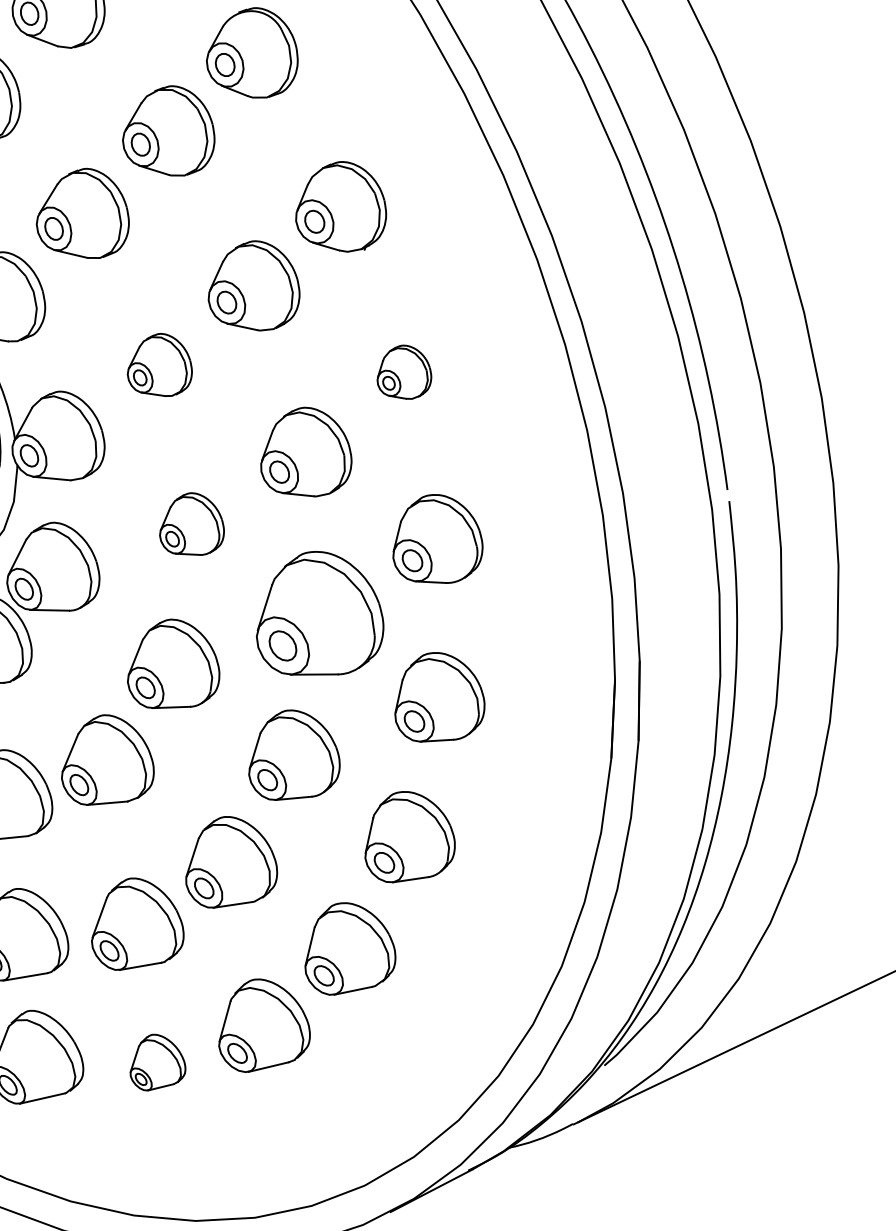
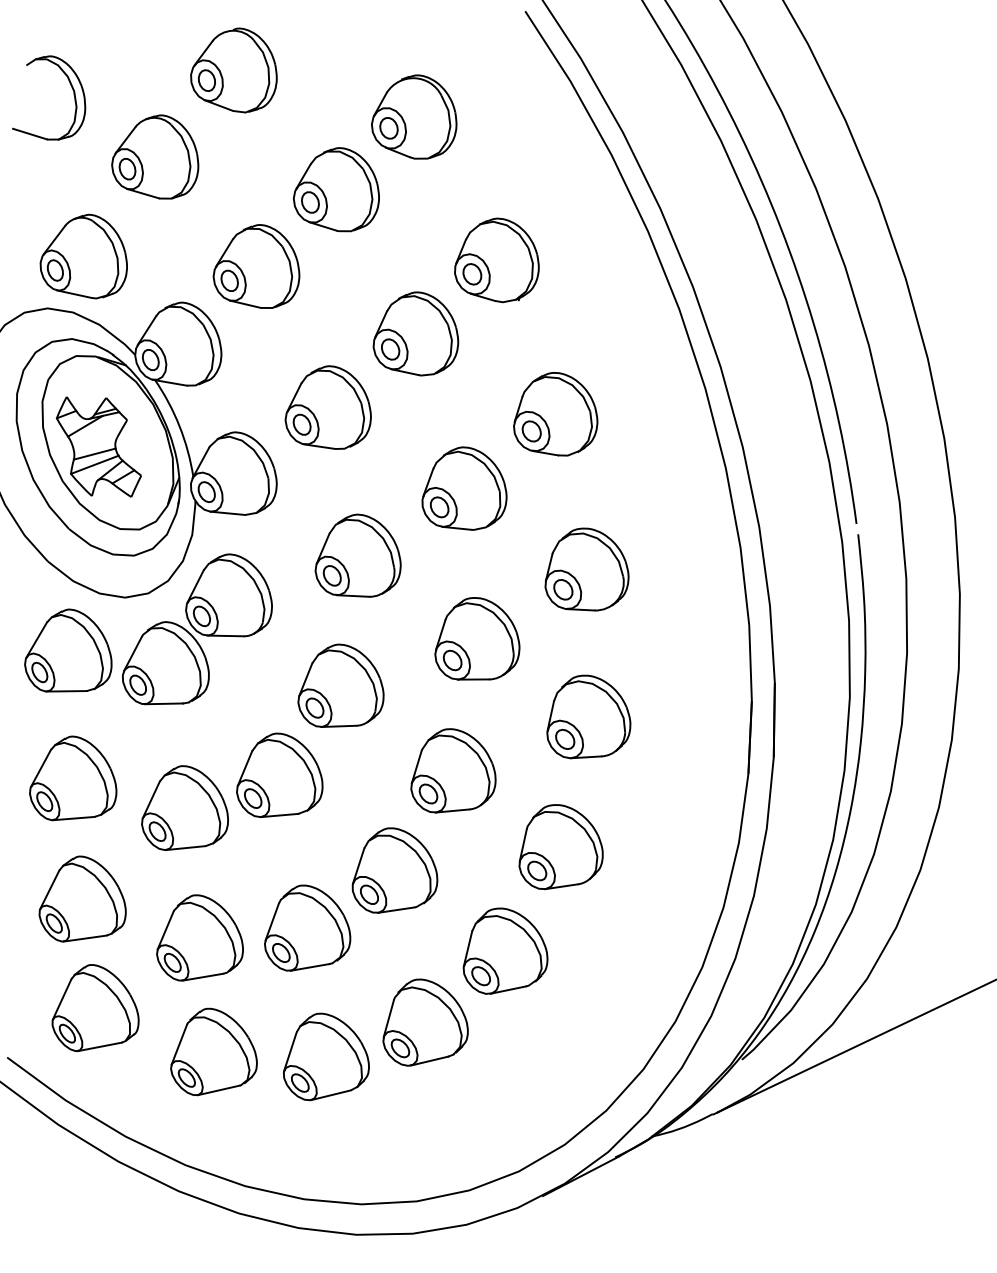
part: (159, 364) -> (327, 407), size x1.43
part: (404, 372) -> (555, 414), size x1.67
part: (191, 523) -> (357, 555), size x1.43
part: (320, 613) -> (477, 638), size x0.71
part: (158, 1062) -> (326, 1056), size x1.67

